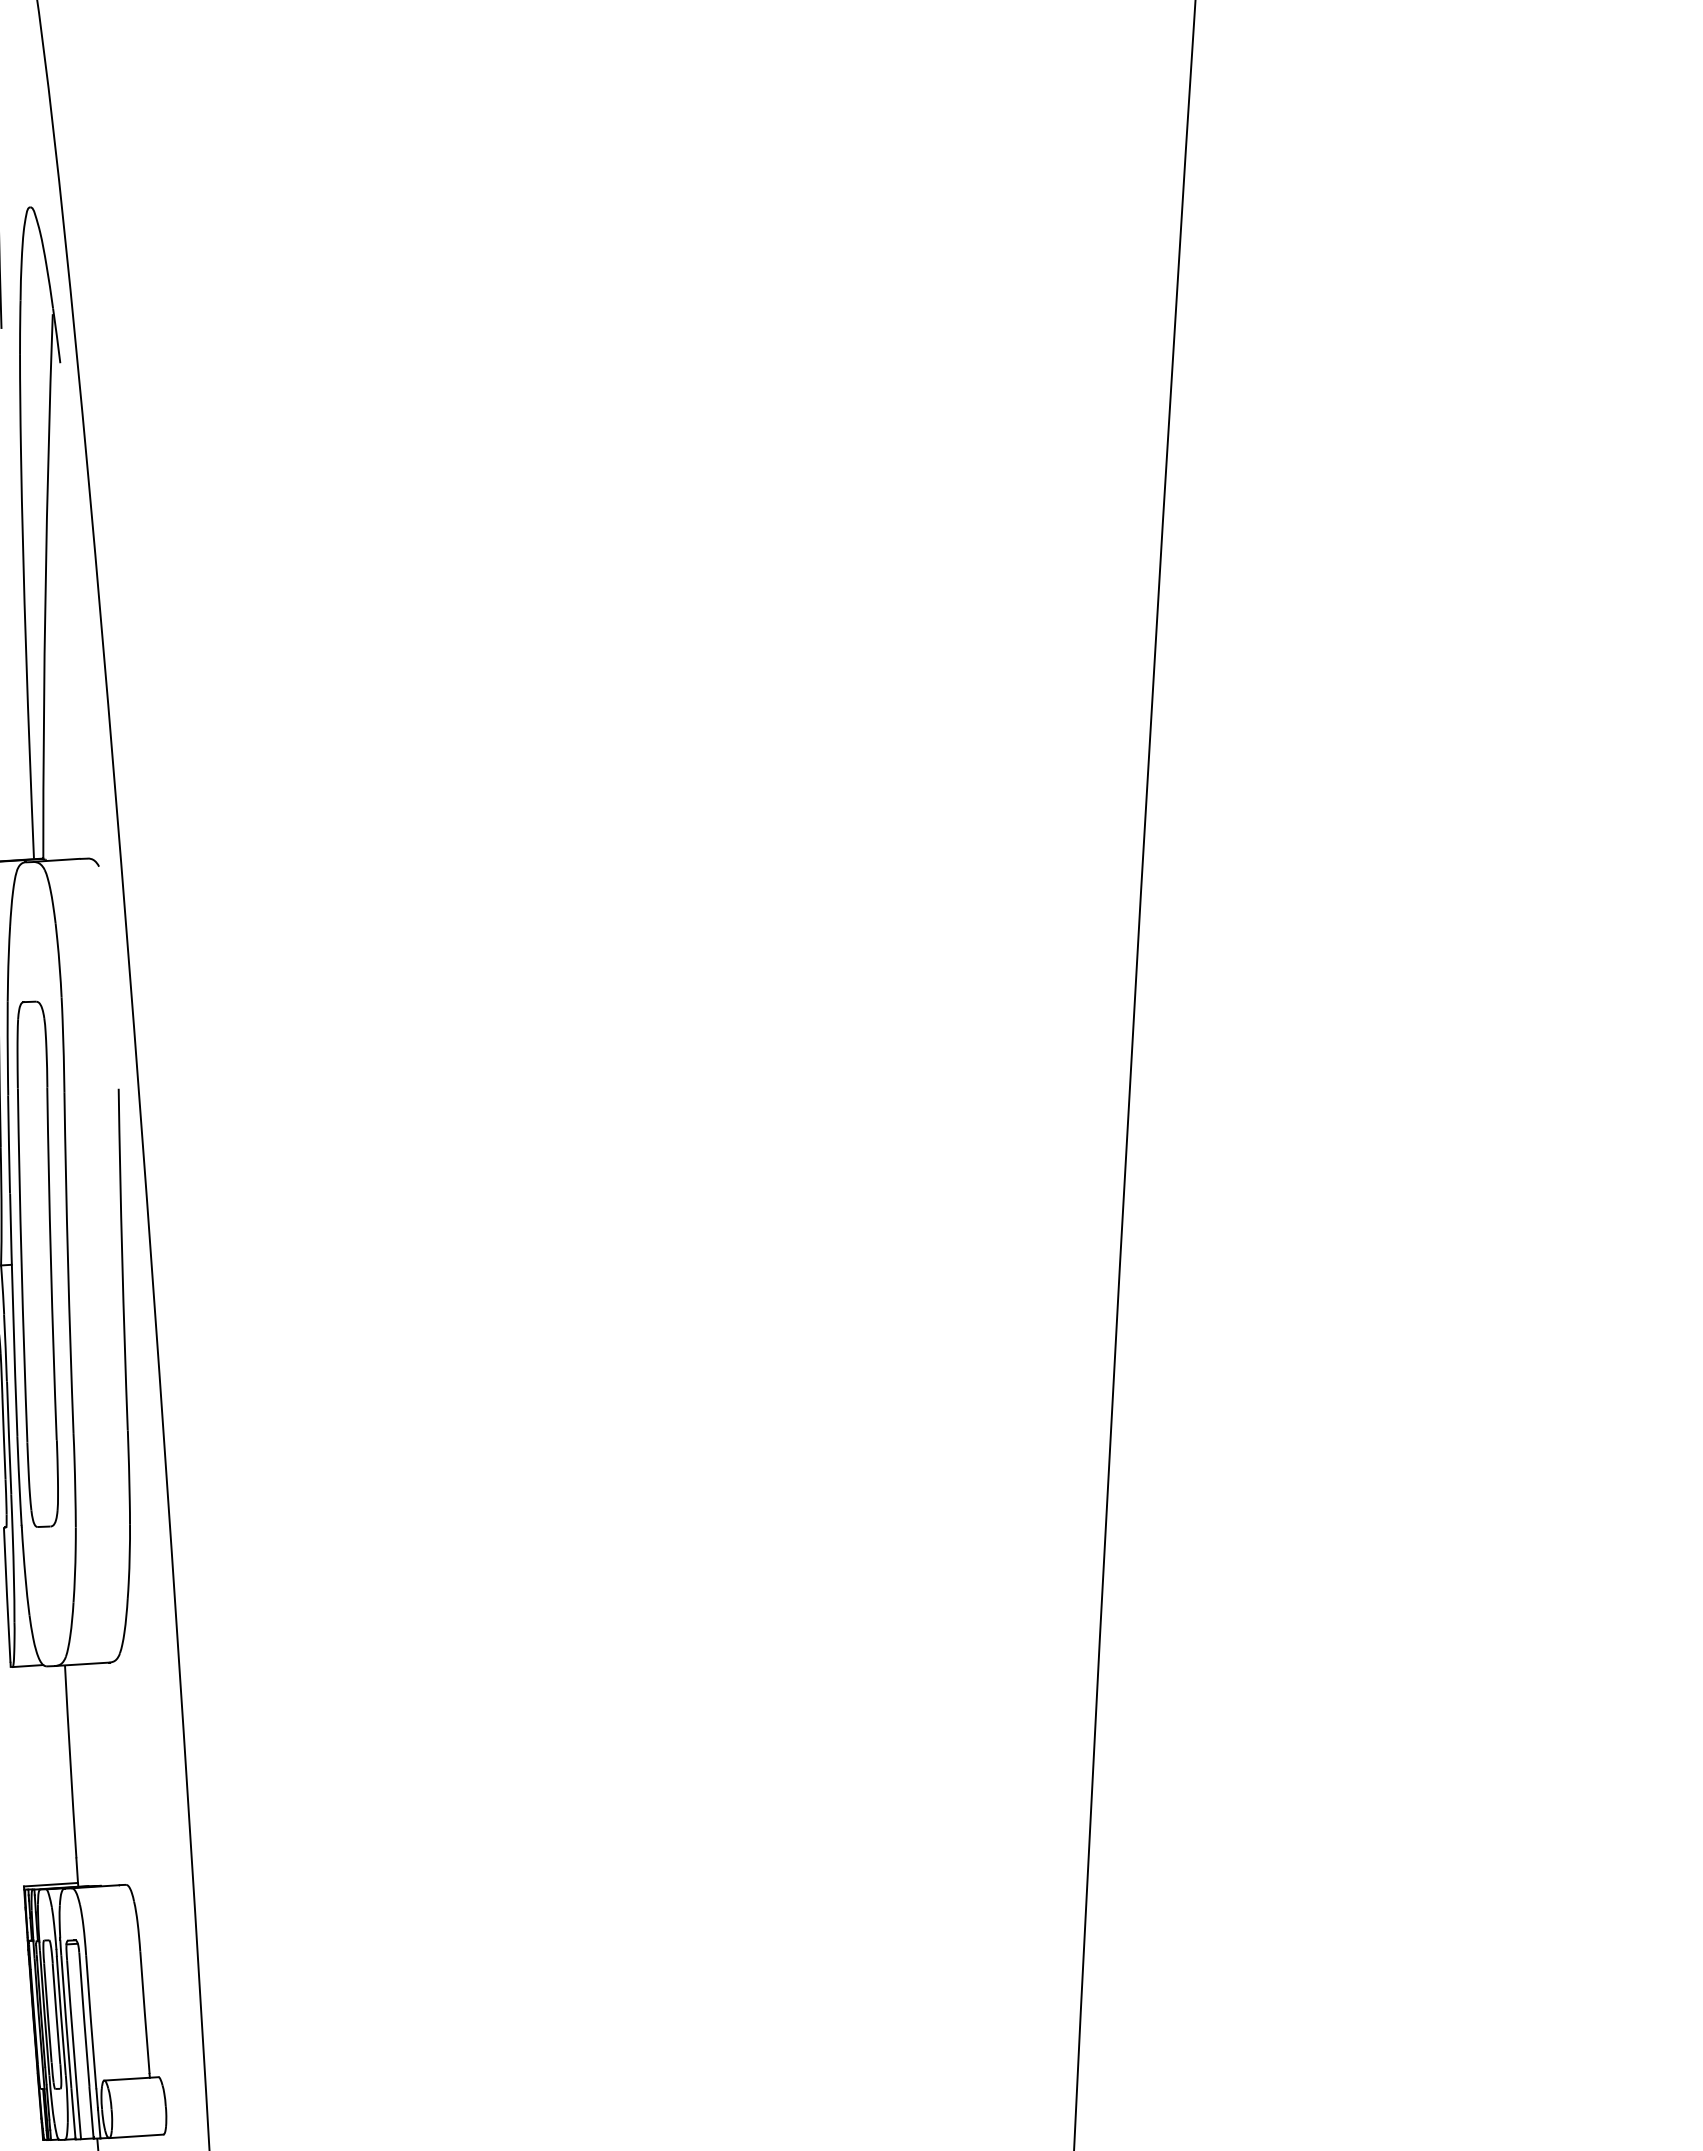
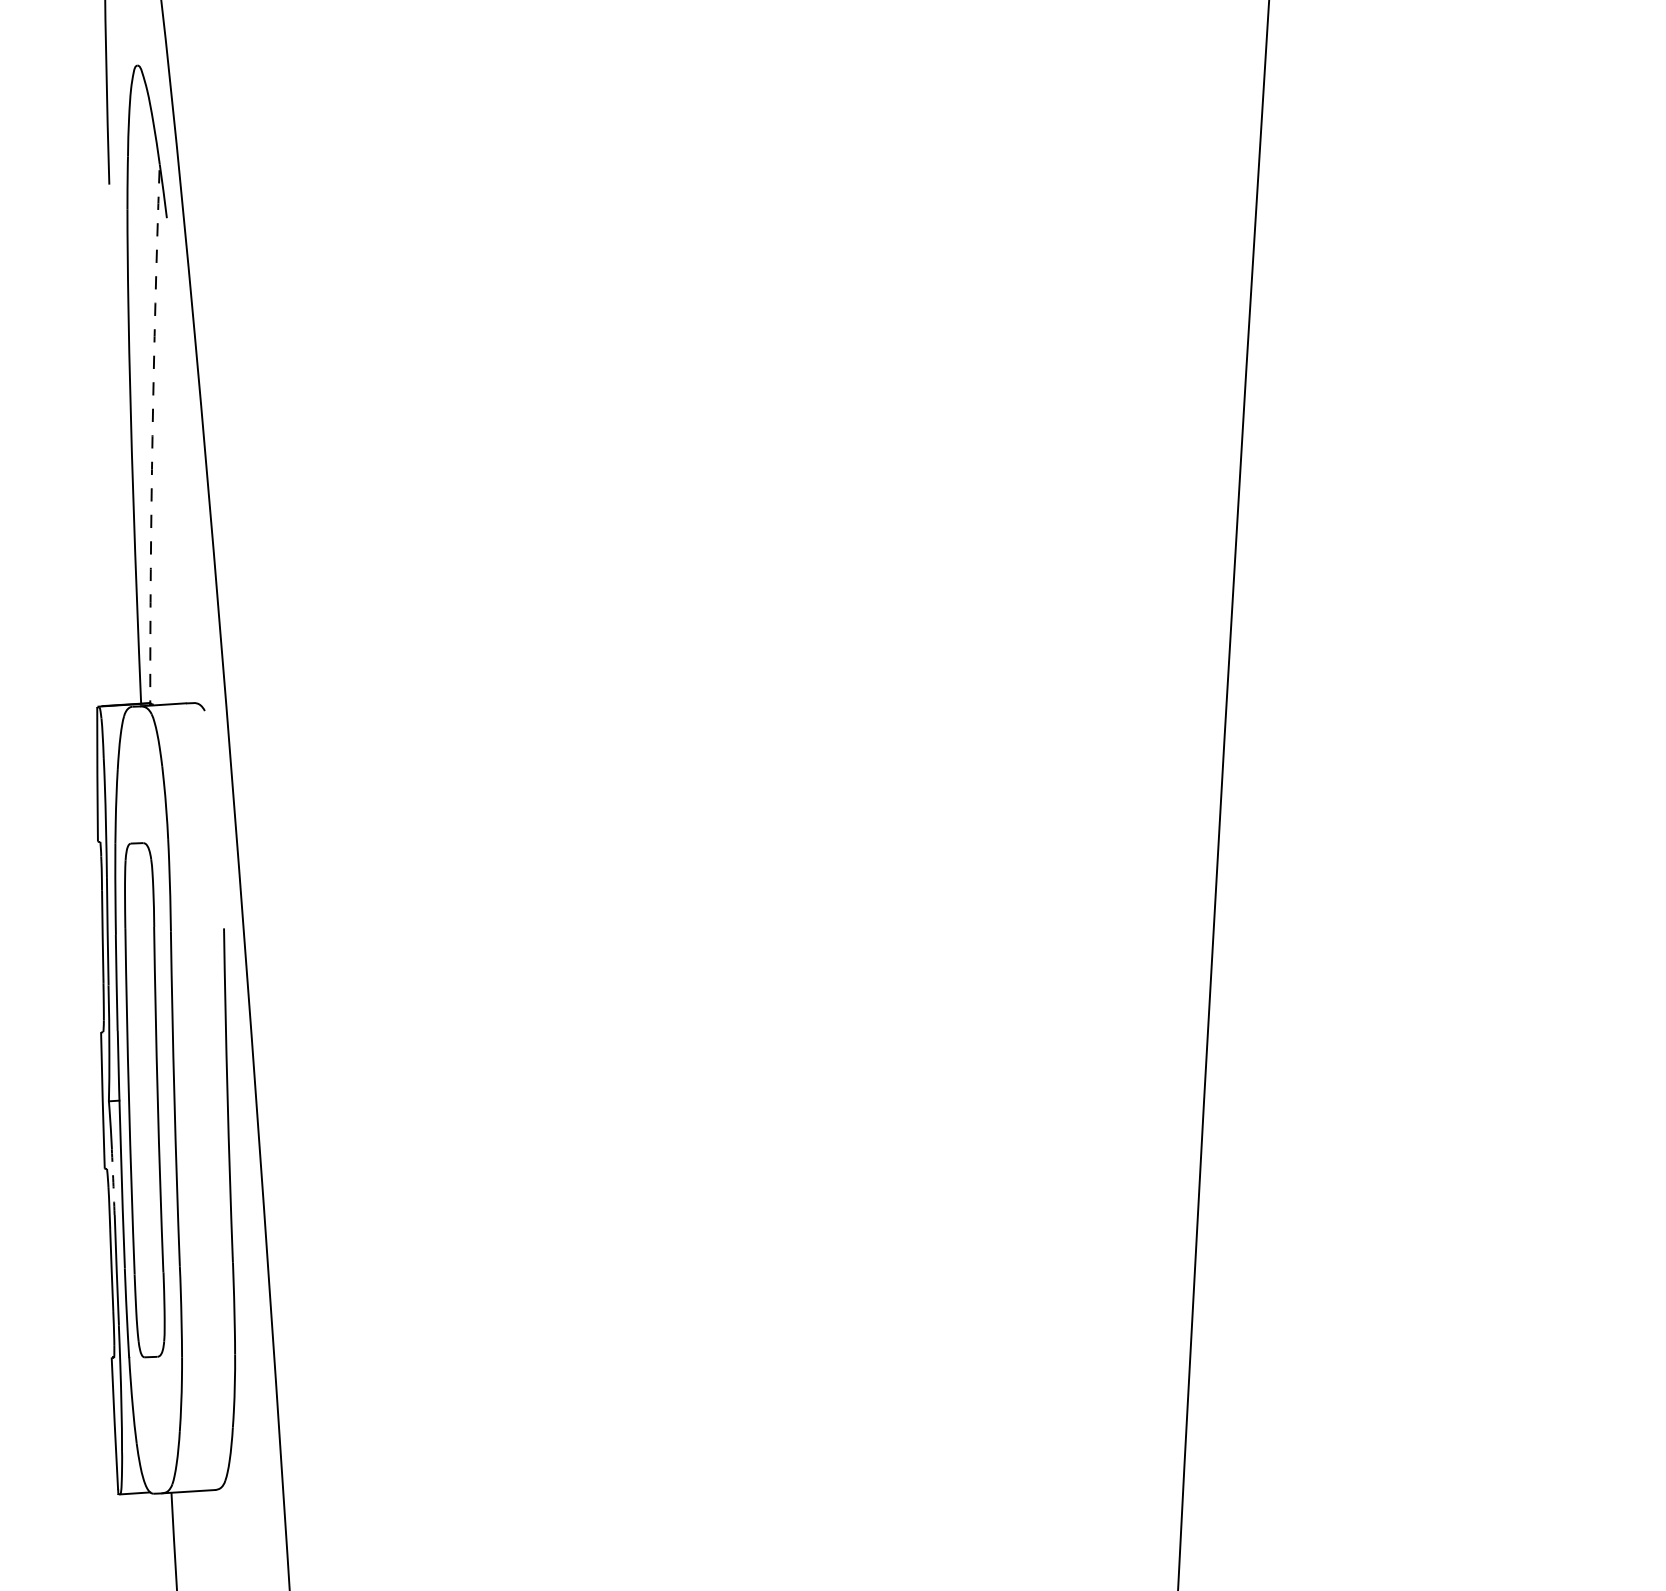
arc: (45, 586) -> (152, 436), solid -> dashed
arc: (5, 1348) -> (113, 1182), solid -> dashed

